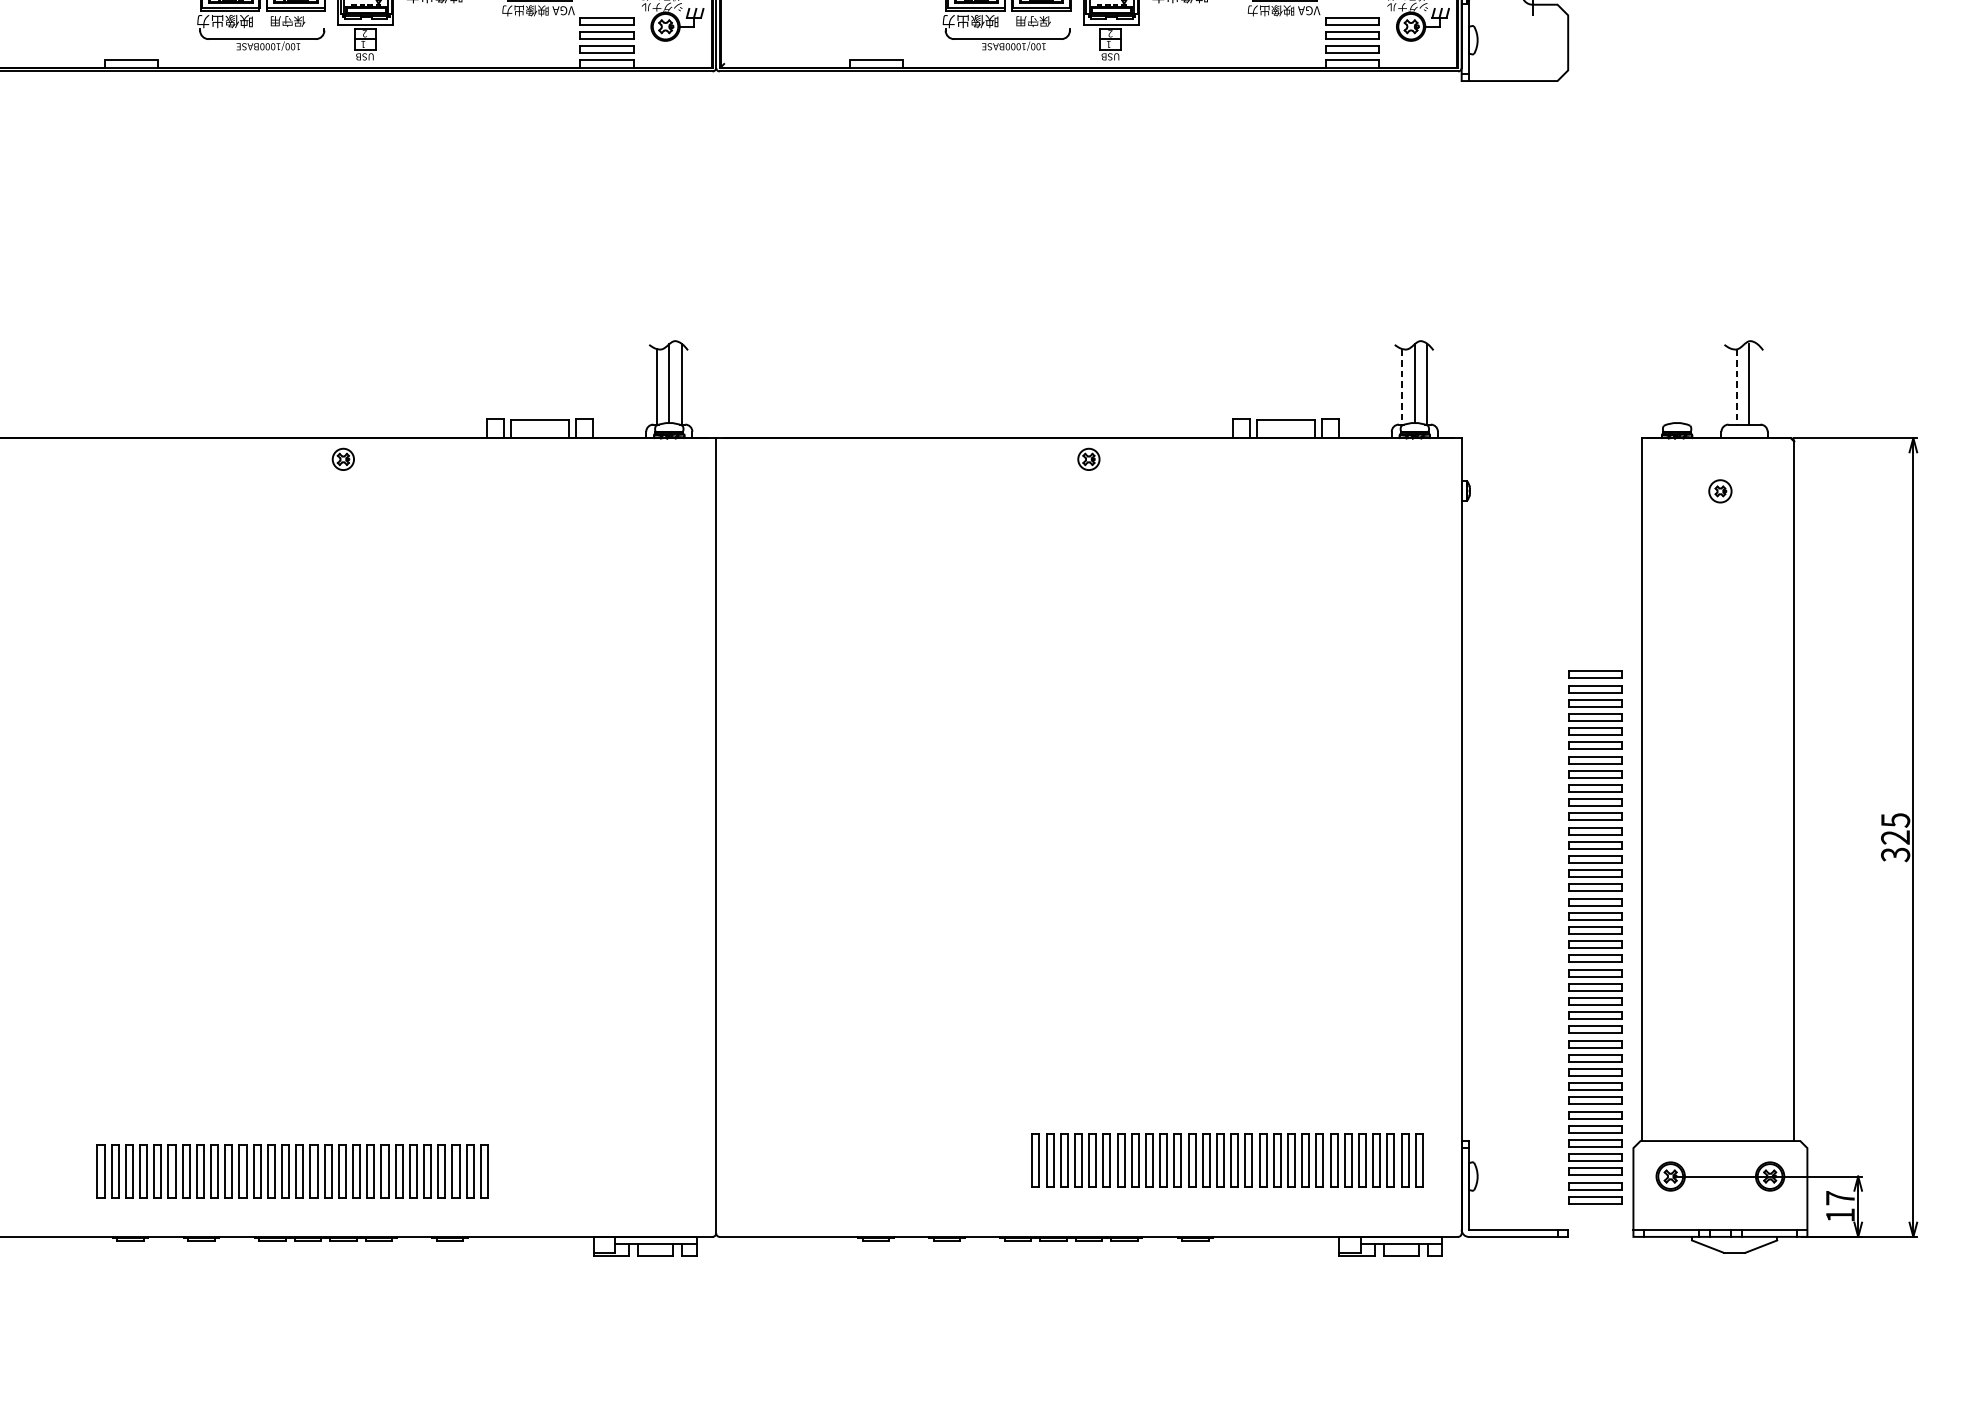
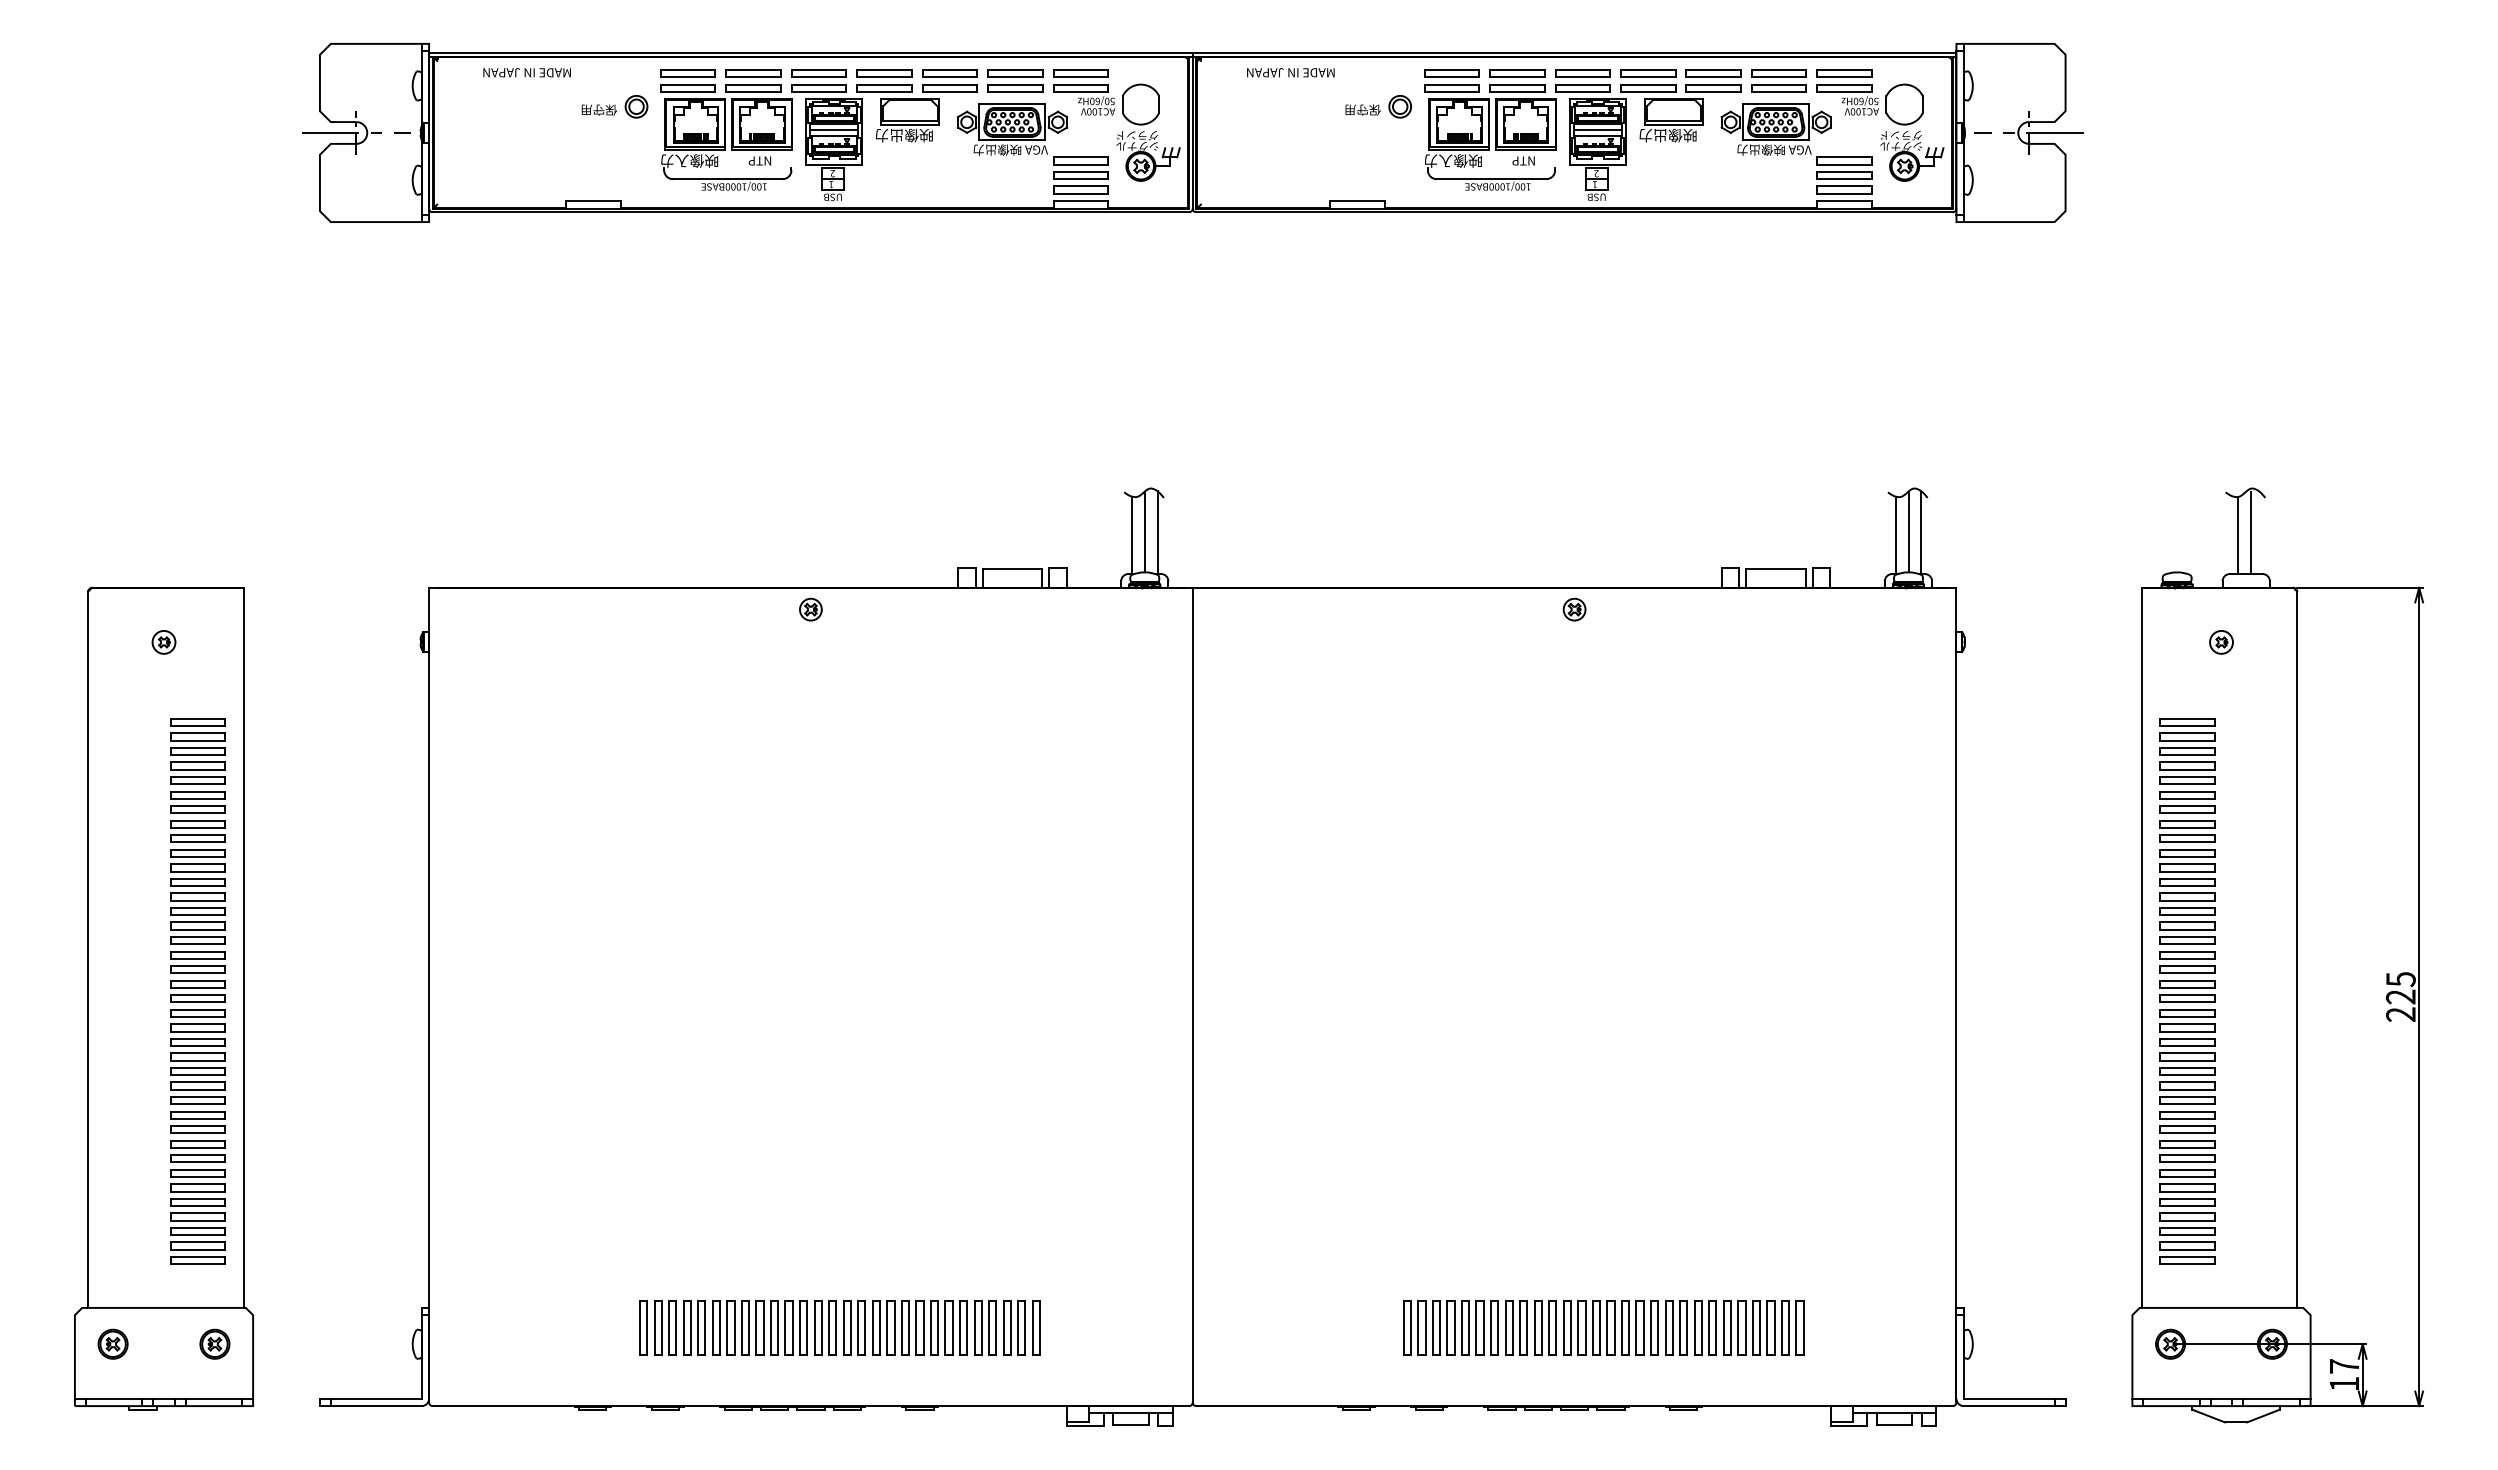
text: (217, 20) -> (681, 160), 映像出力 -> 映像入力
text: (287, 20) -> (753, 160), 保守用 -> NTP
text: (962, 20) -> (1445, 160), 映像出力 -> 映像入力
text: (1033, 20) -> (1517, 160), 保守用 -> NTP
line: (1402, 387) -> (1895, 535), dashed -> solid
line: (1737, 387) -> (2238, 535), dashed -> solid
text: (1895, 854) -> (2400, 1014), 325 -> 225
part: (1595, 937) -> (2187, 991), moved
part: (1227, 1160) -> (1603, 1327), moved
part: (292, 1170) -> (839, 1327), moved

